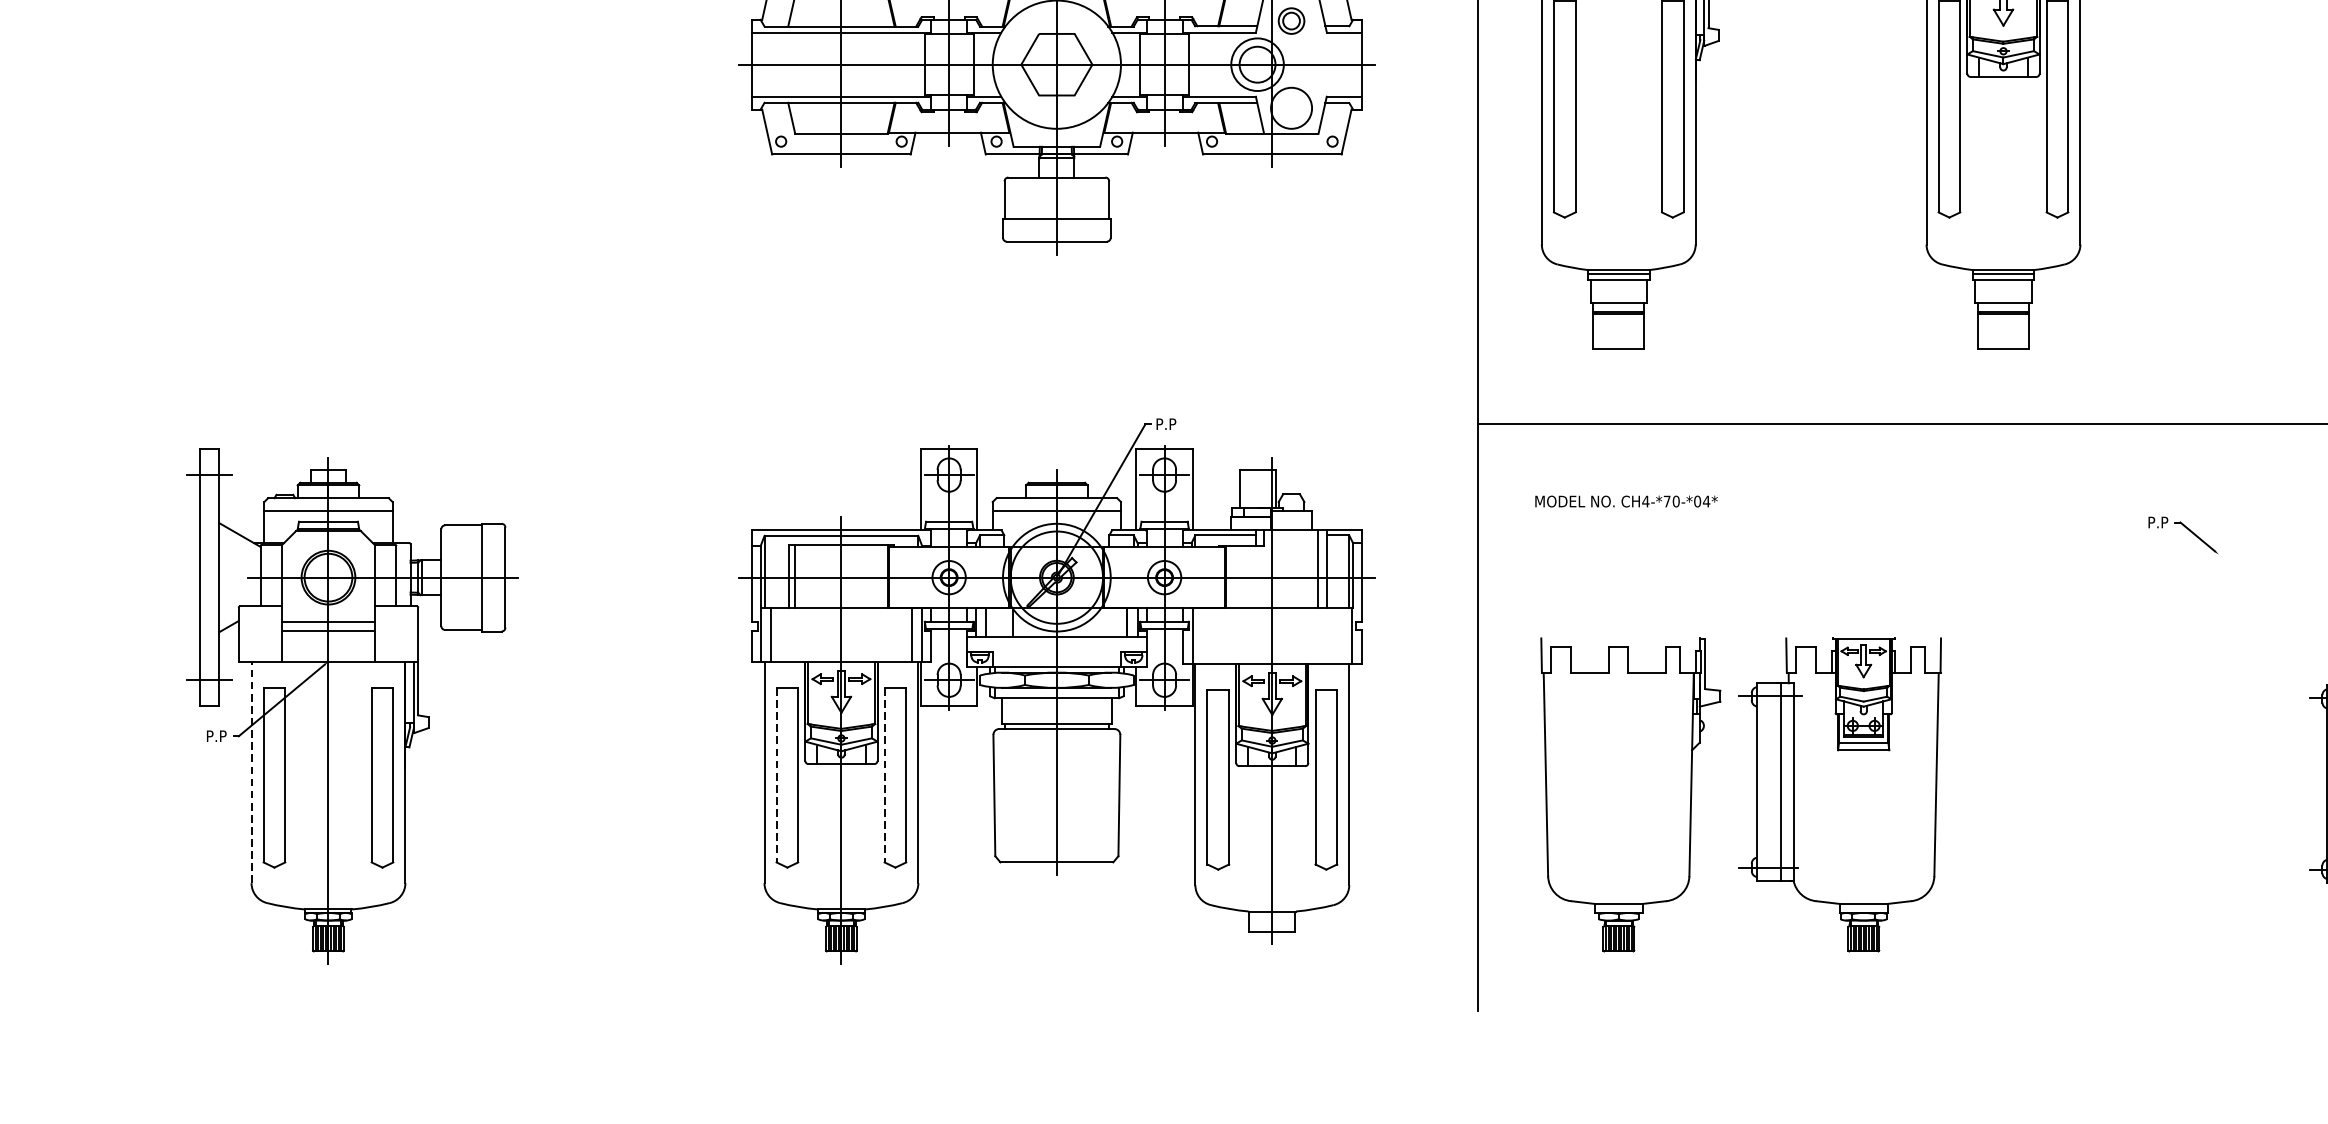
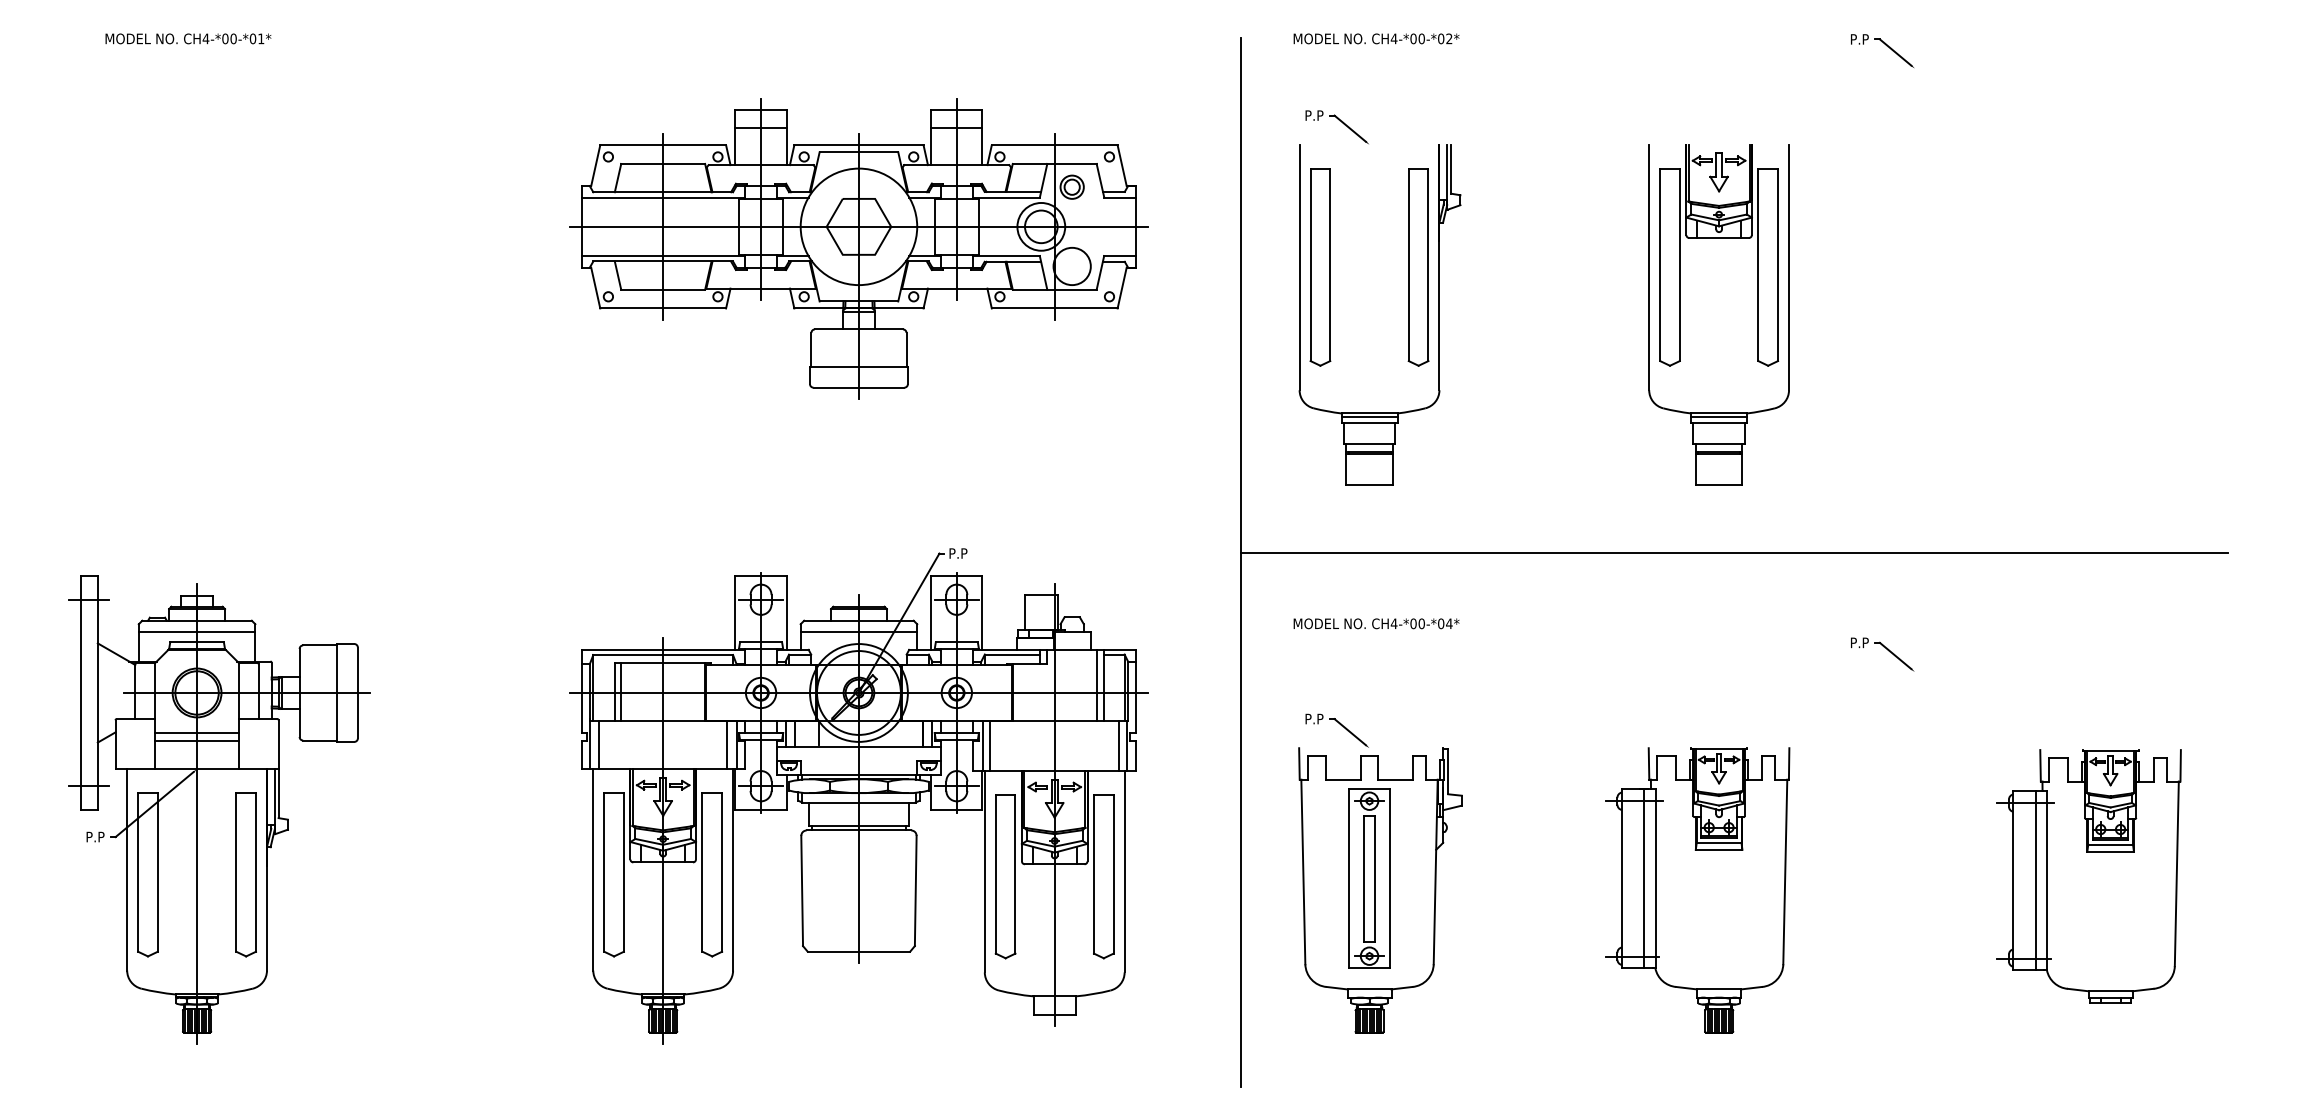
text: (1667, 501) -> (1413, 623), CH4-*70-*04* -> CH4-*00-*04*
part: (1586, 613) -> (1340, 725), added
line: (1201, 635) -> (990, 745), added
line: (1343, 635) -> (1119, 745), added
line: (251, 771) -> (127, 869), dashed -> solid
line: (776, 776) -> (604, 873), dashed -> solid
line: (884, 776) -> (702, 873), dashed -> solid
part: (1618, 781) -> (1369, 878), added
part: (1839, 795) -> (1697, 890), moved

